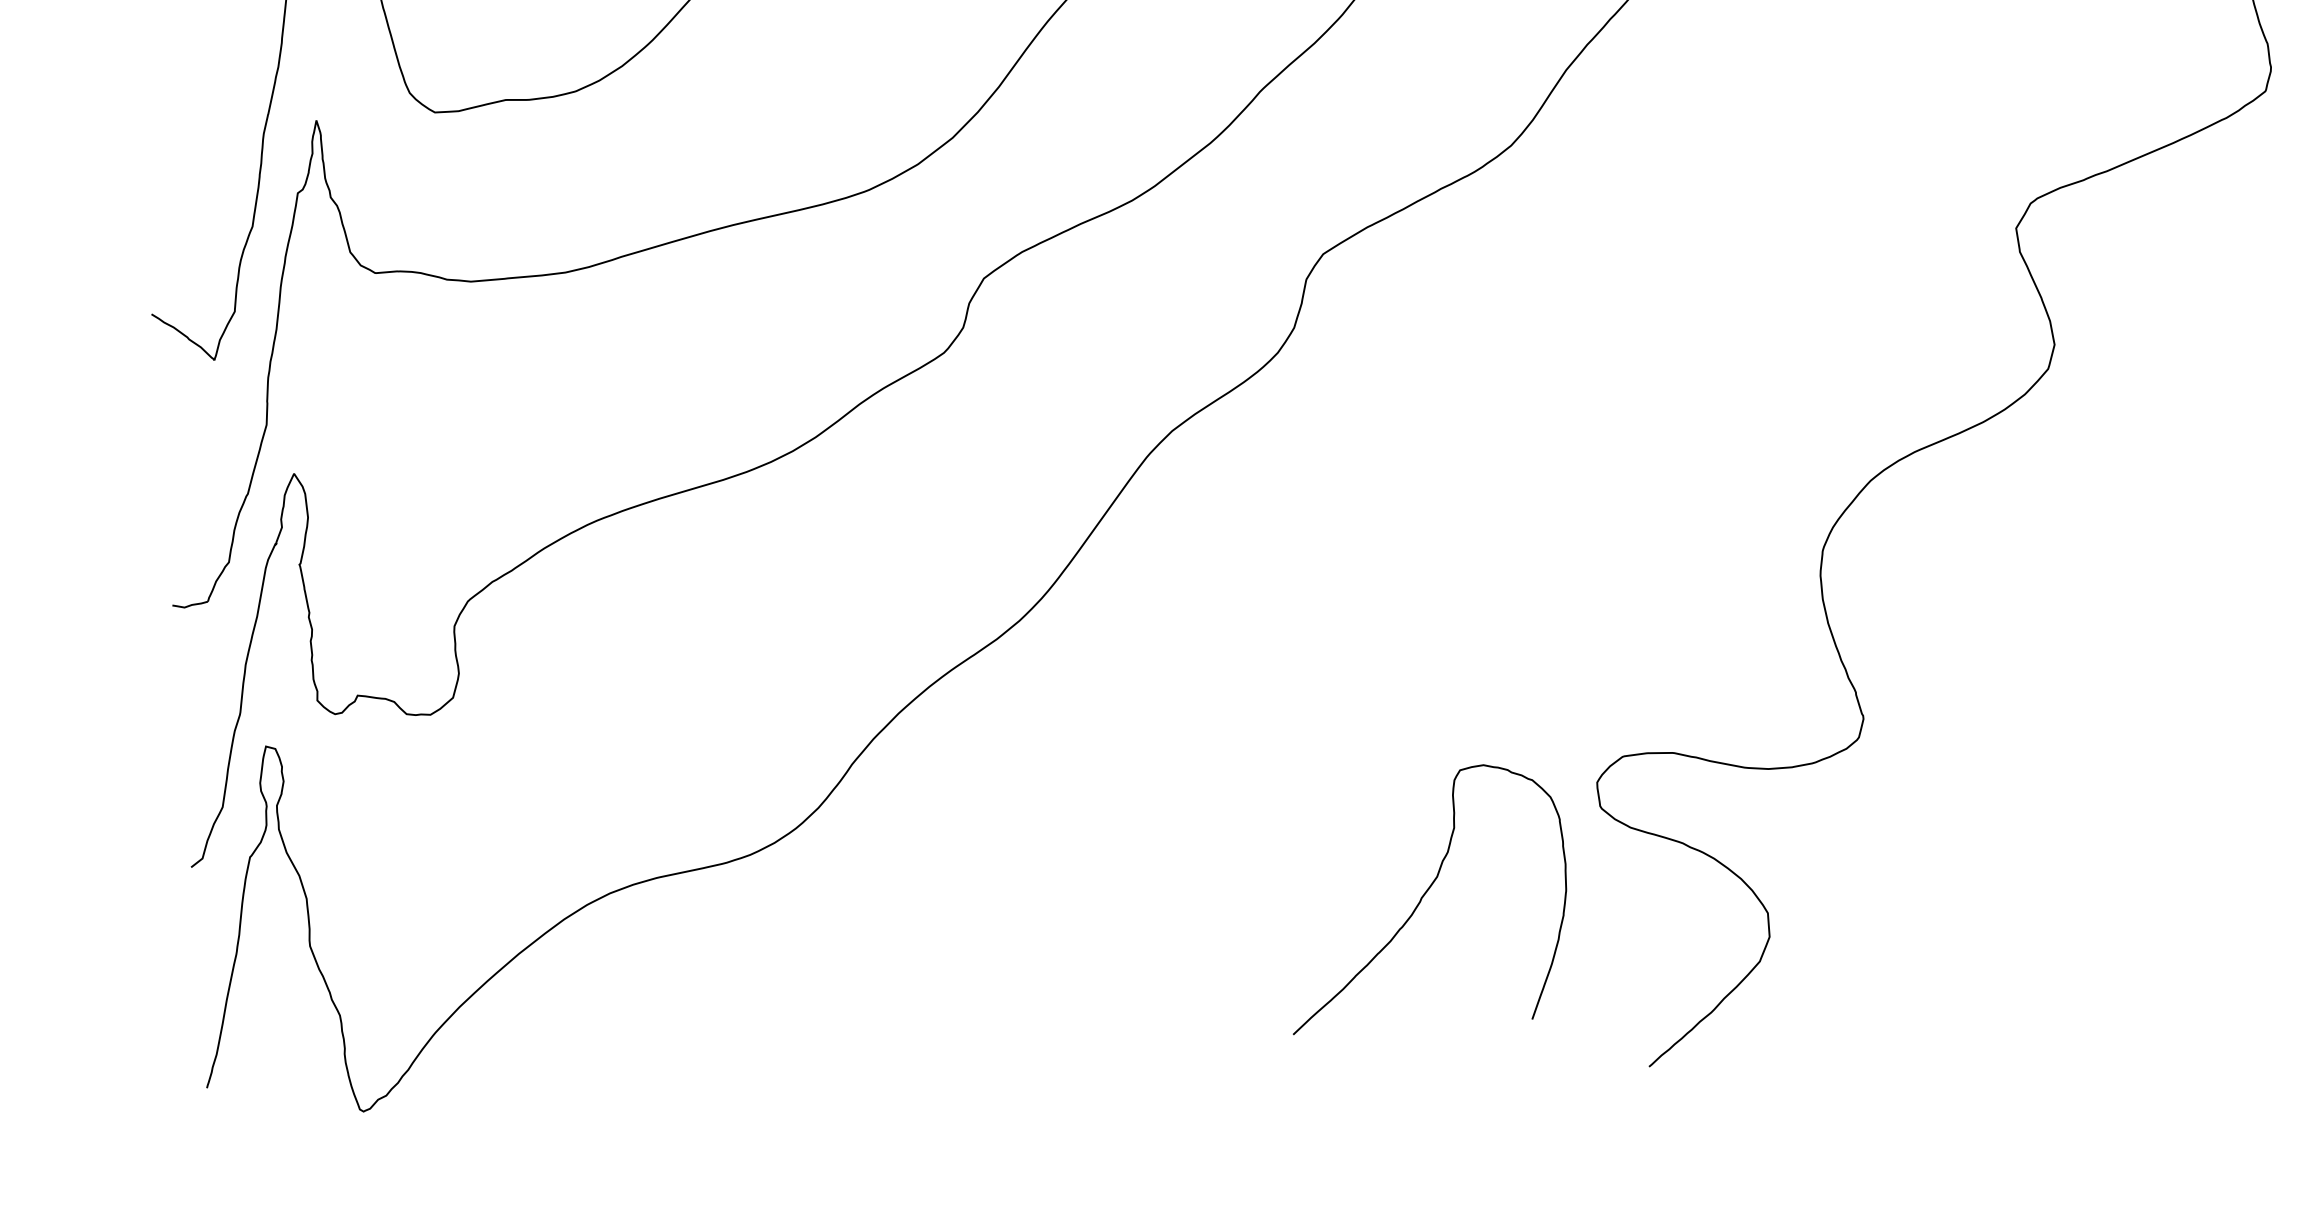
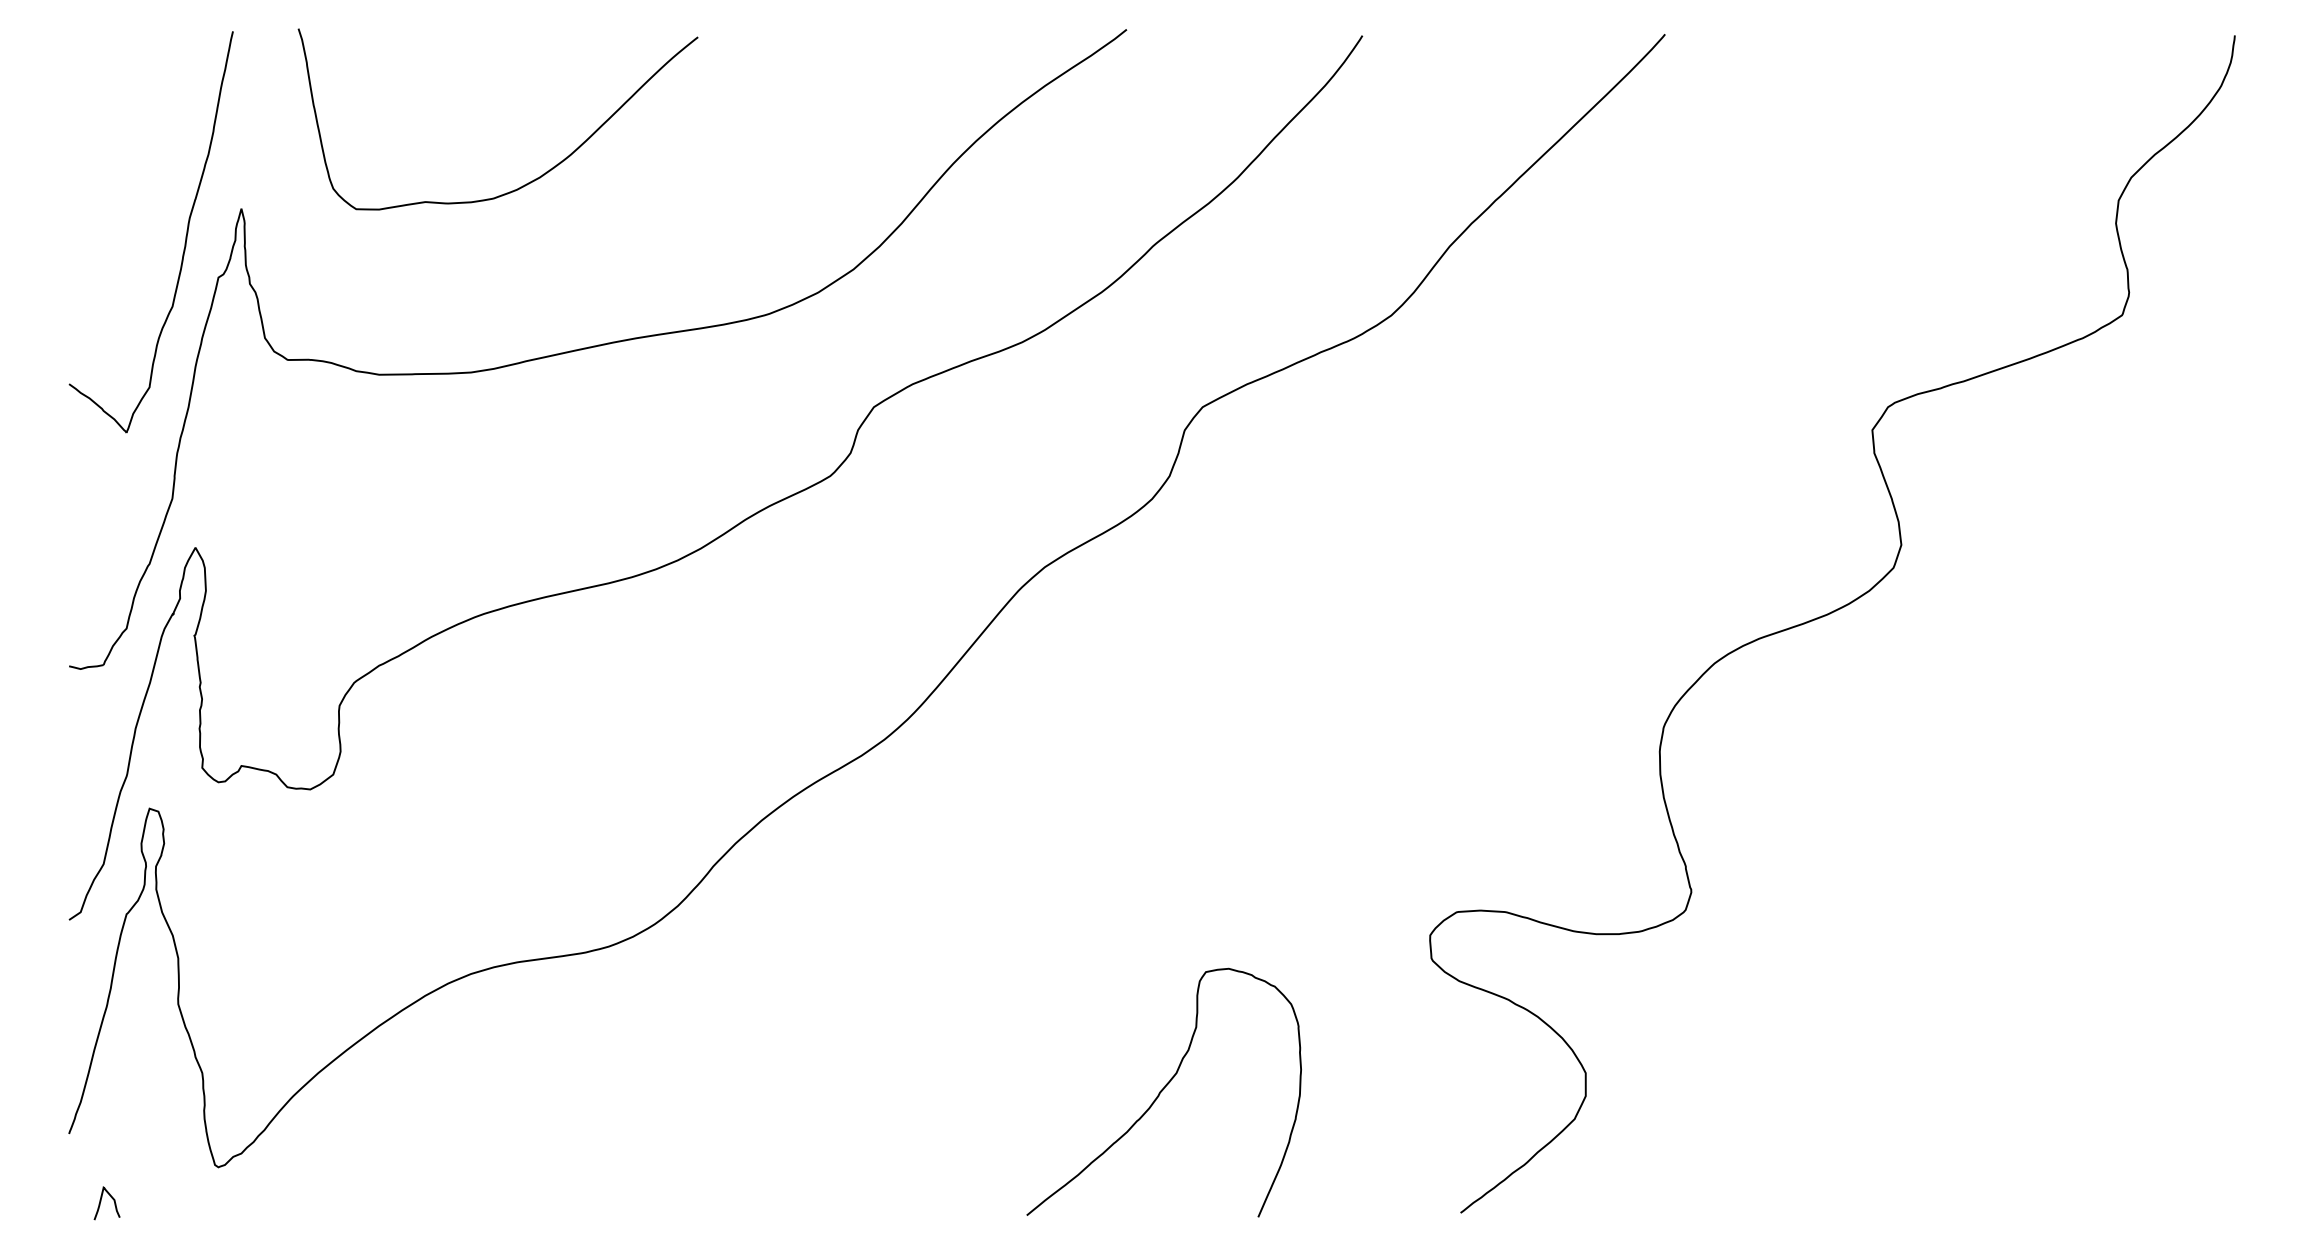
curve: (1424, 896) -> (1162, 1091), moved
curve: (245, 1155) -> (101, 1201), added

